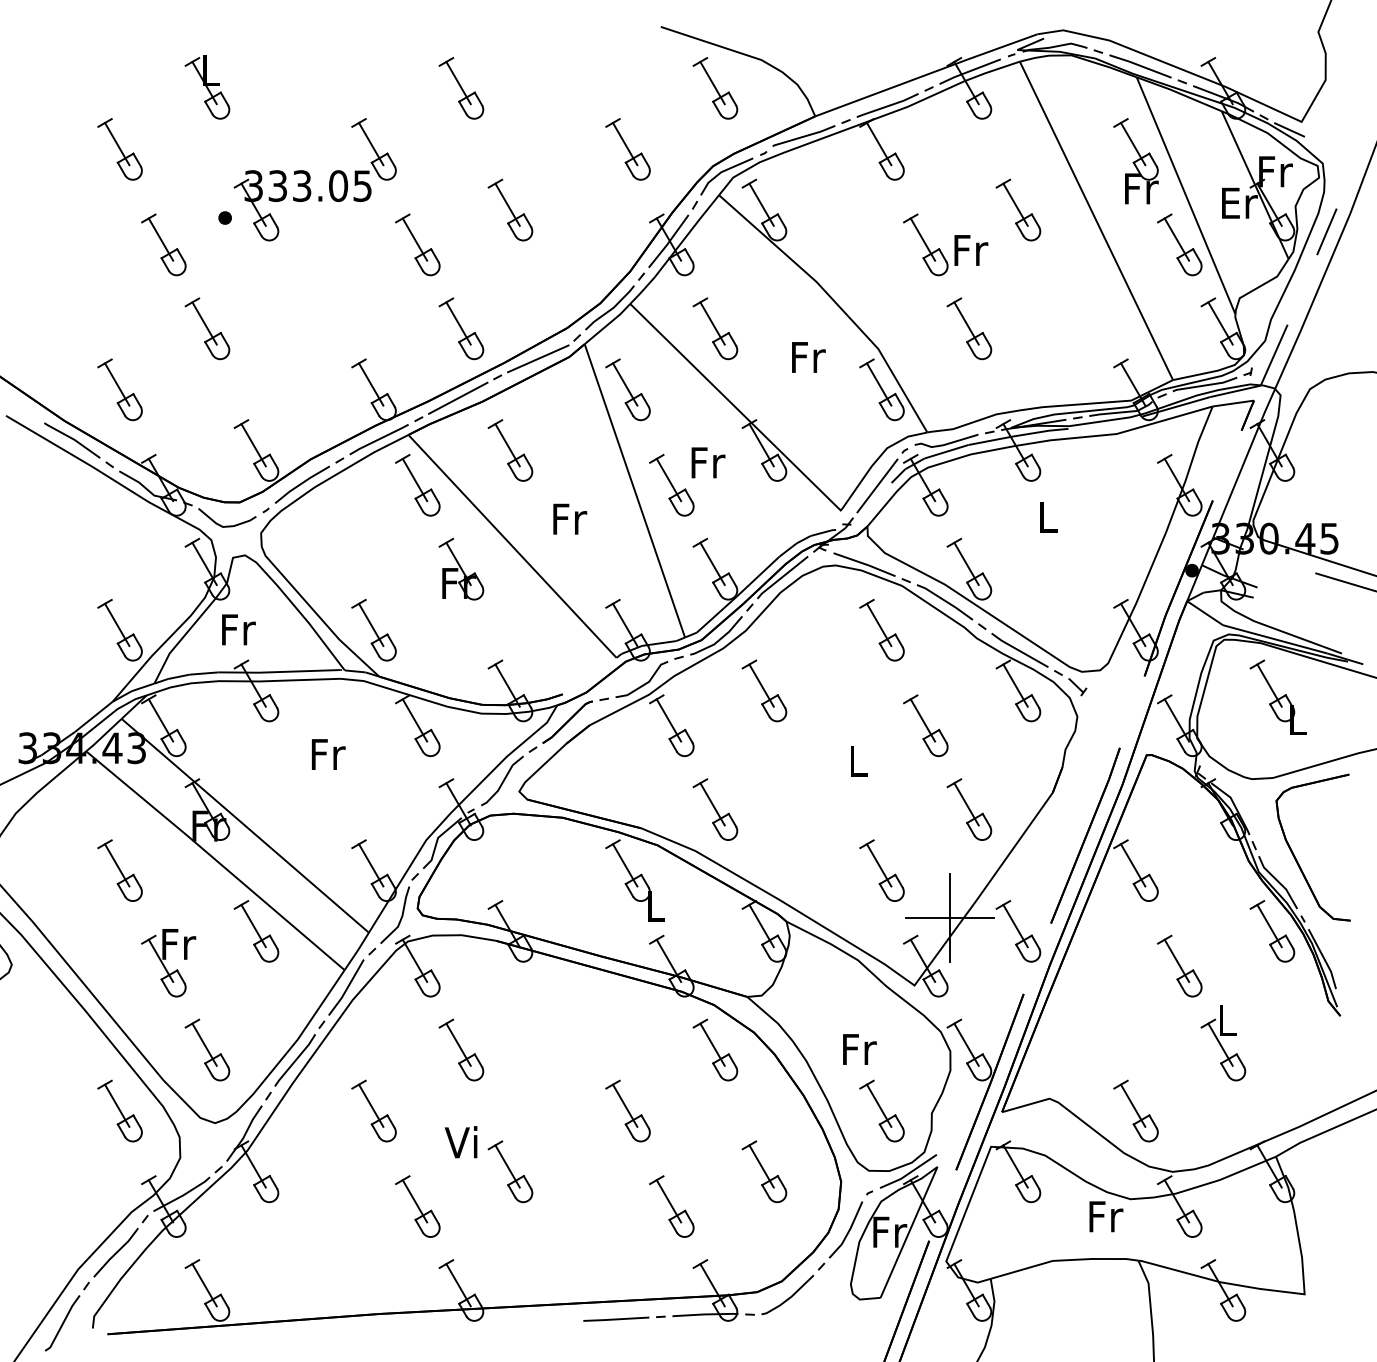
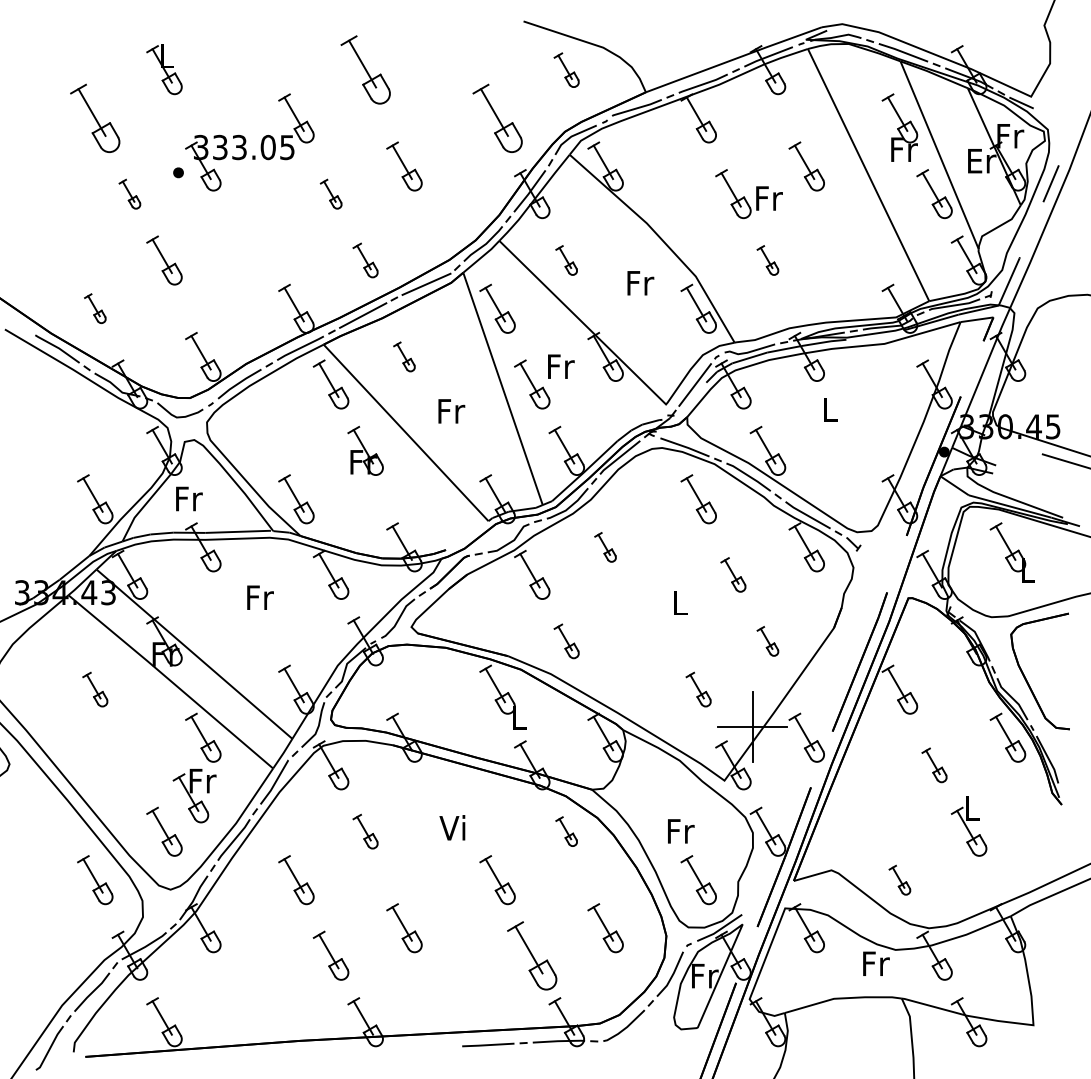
part: (461, 88) -> (365, 70), size x1.4
part: (715, 88) -> (566, 70), size x0.7
part: (120, 149) -> (95, 118), size x1.4
part: (627, 149) -> (497, 118), size x1.4
part: (163, 245) -> (129, 194), size x0.6
part: (418, 245) -> (331, 194), size x0.6
part: (461, 328) -> (365, 260), size x0.7
part: (715, 328) -> (566, 260), size x0.6
part: (968, 328) -> (767, 260), size x0.6
part: (120, 389) -> (95, 308), size x0.6
part: (510, 449) -> (404, 356), size x0.6
part: (764, 691) -> (605, 547), size x0.6
part: (925, 725) -> (733, 574), size x0.7
part: (715, 809) -> (566, 641), size x0.7
part: (968, 809) -> (767, 641), size x0.6
part: (120, 870) -> (95, 689), size x0.7
part: (881, 870) -> (698, 689), size x0.7
part: (168, 962) -> (194, 795), moved
part: (1179, 966) -> (934, 765), size x0.7
part: (461, 1049) -> (365, 831), size x0.7
part: (715, 1049) -> (566, 831), size x0.6
part: (1135, 1111) -> (899, 880), size x0.6
text: (461, 1141) -> (452, 827), moved
part: (672, 1206) -> (532, 955), size x1.4

